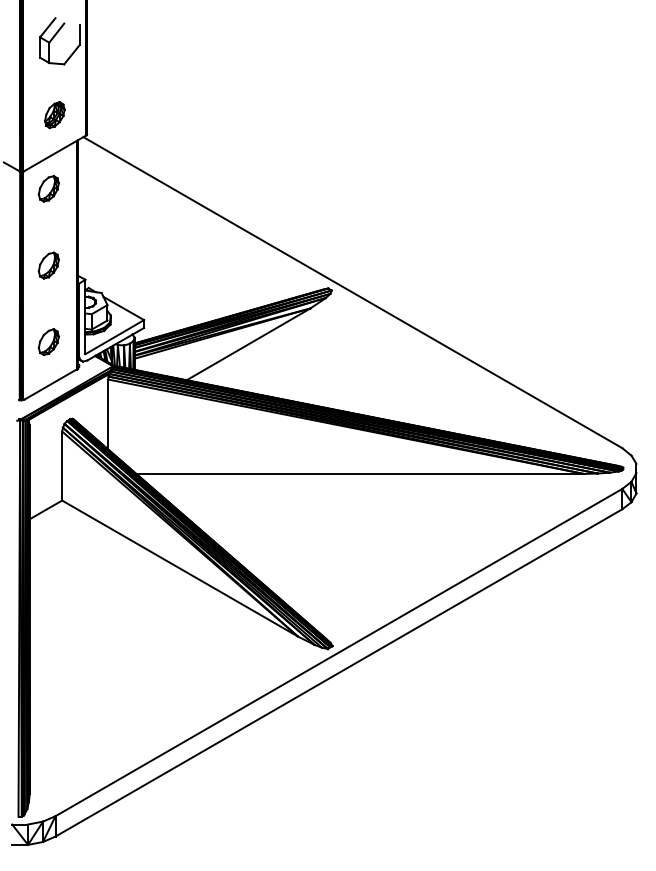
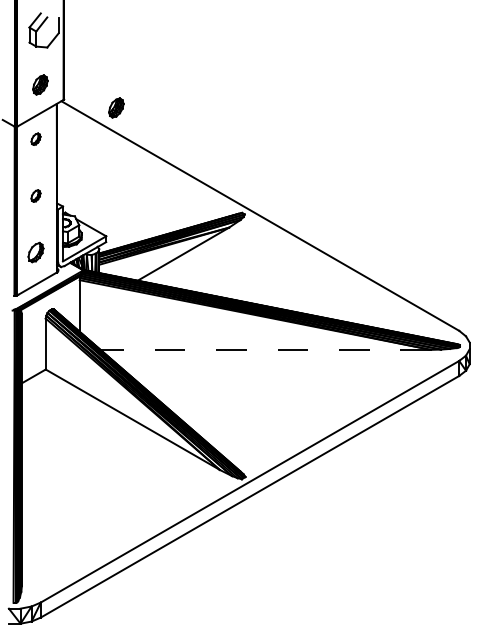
part: (157, 145) -> (116, 107), added
part: (48, 187) -> (35, 138), size x0.6
part: (48, 264) -> (35, 195), size x0.6
line: (359, 473) -> (265, 349), solid -> dashed

